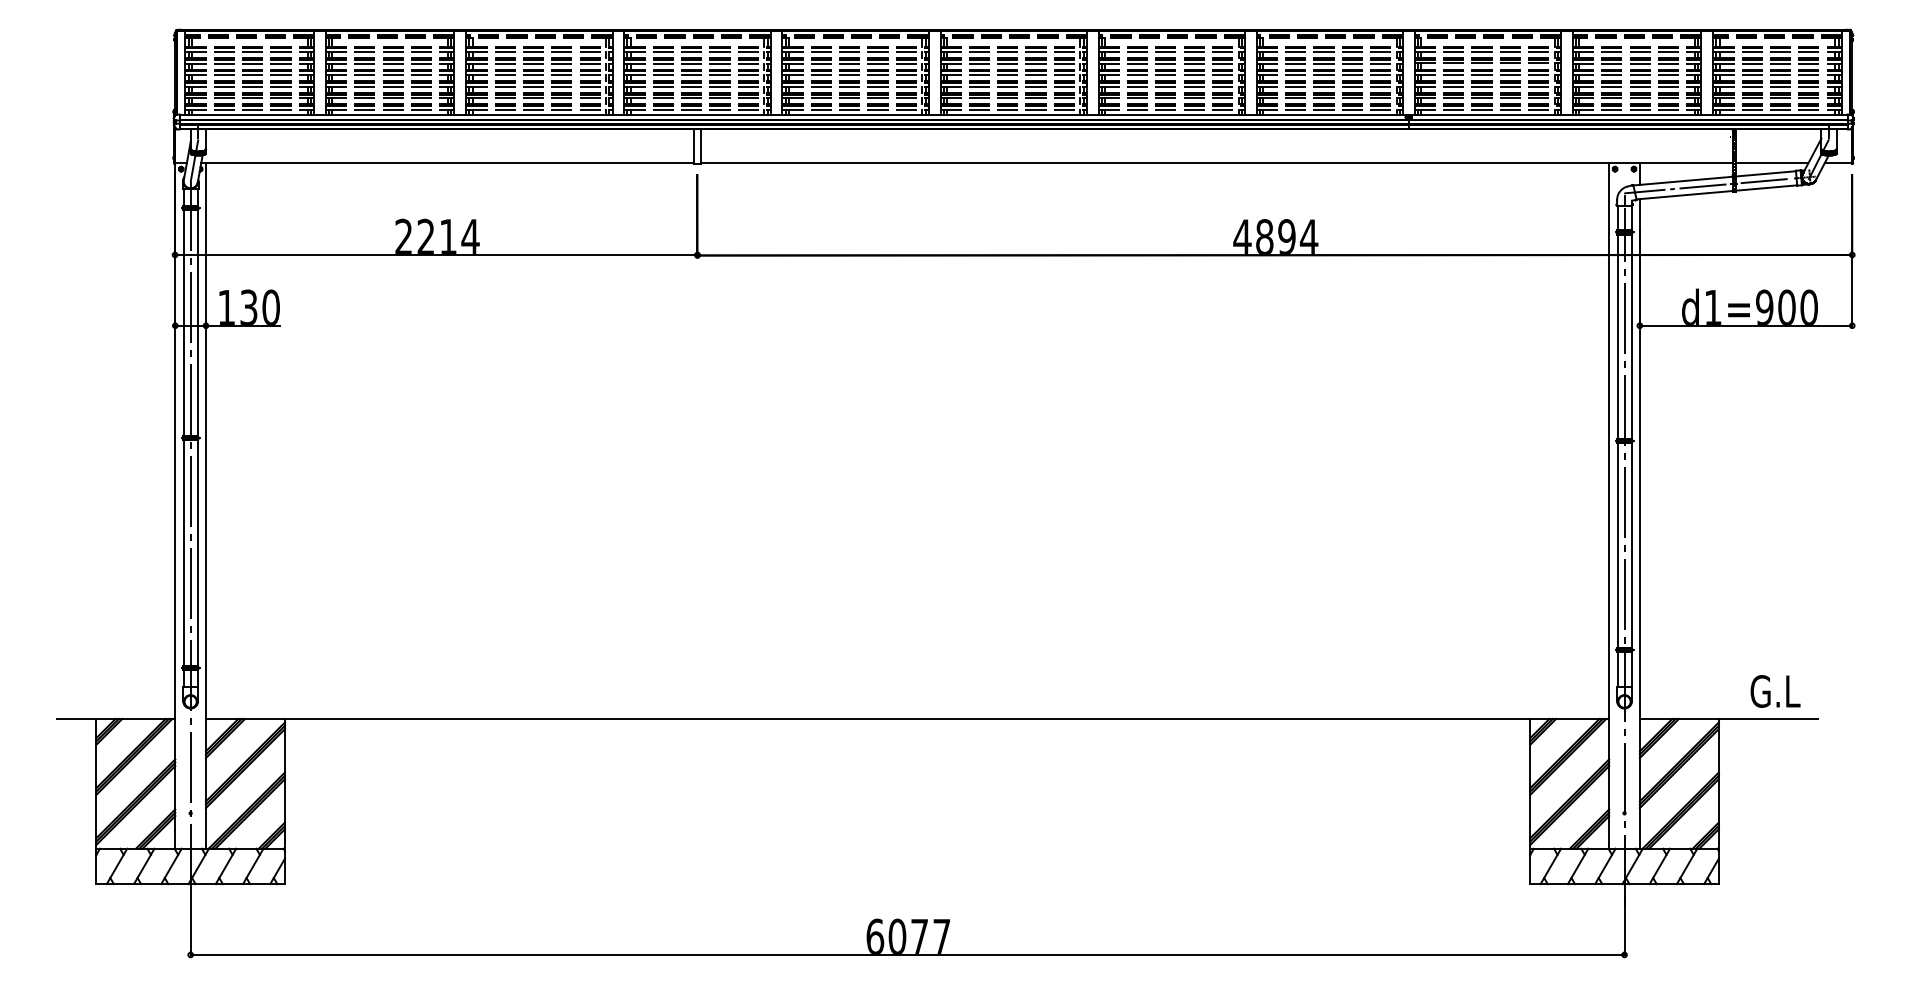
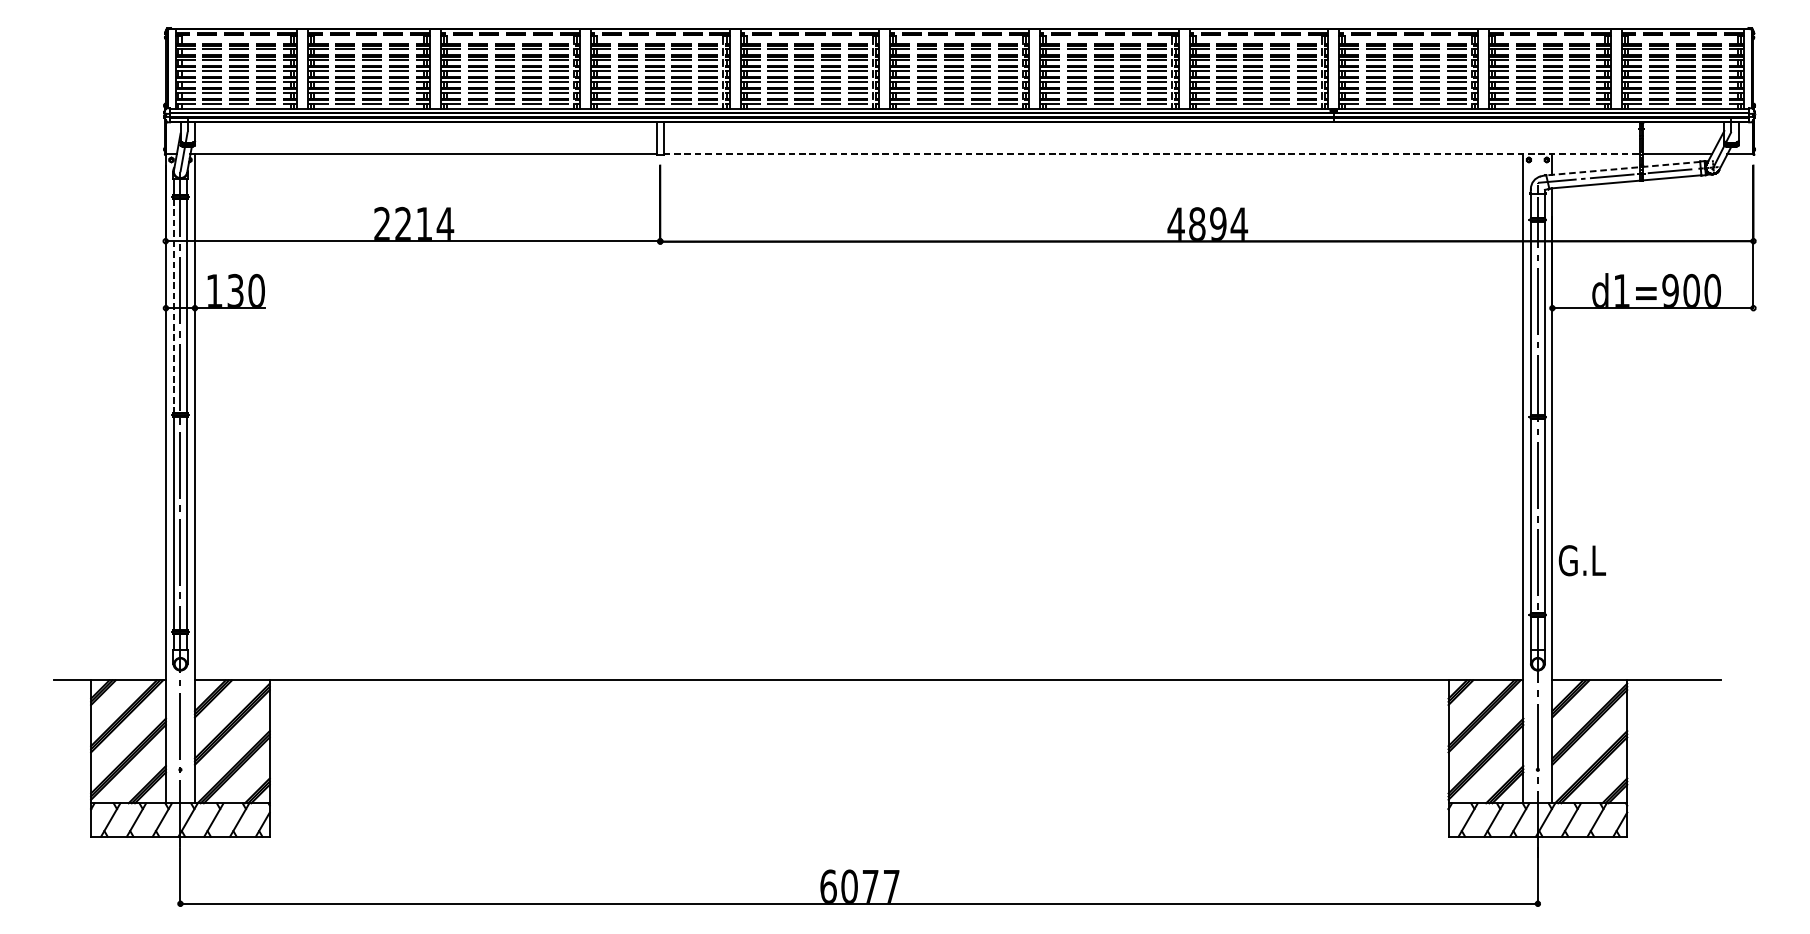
line: (1216, 163) -> (1151, 154), solid -> dashed
line: (1714, 178) -> (1623, 168), solid -> dashed
line: (183, 323) -> (173, 306), solid -> dashed
text: (1775, 691) -> (1582, 560), moved

